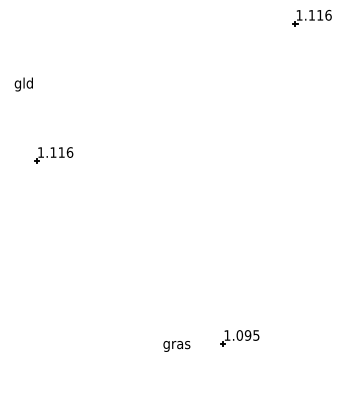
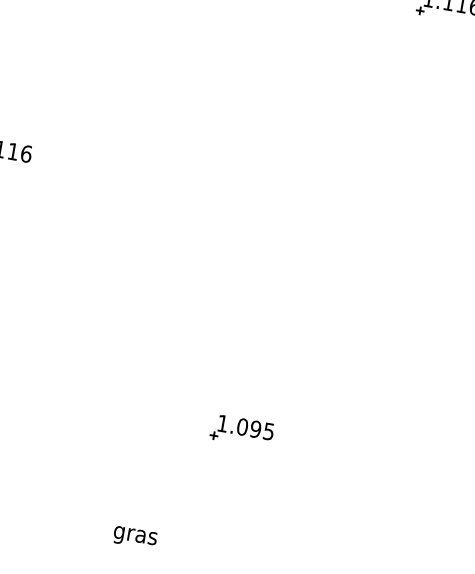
part: (239, 338) -> (241, 431), moved
text: (176, 346) -> (134, 537), moved

